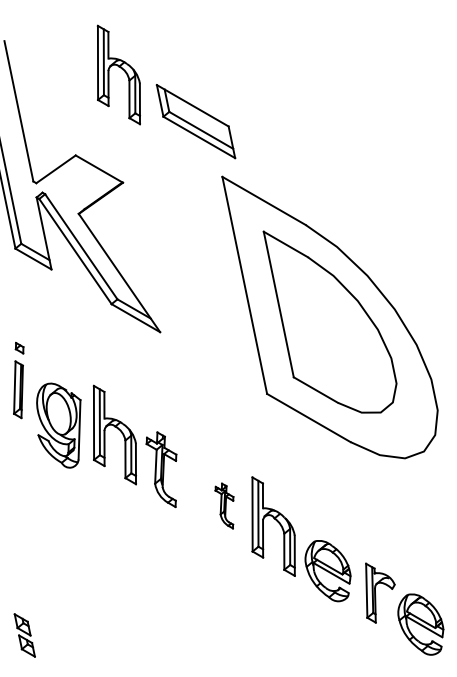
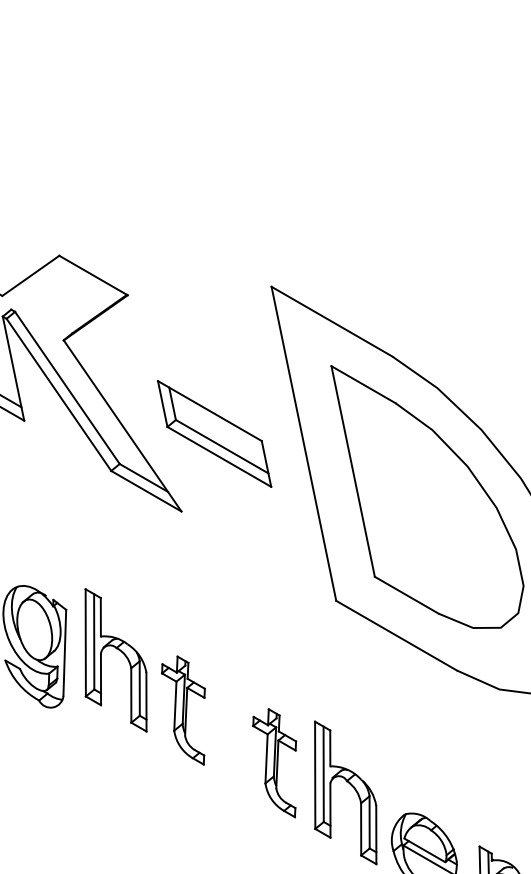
part: (118, 74) -> (121, 138), removed
part: (195, 121) -> (213, 433), moved
part: (224, 505) -> (274, 762), size x1.67

